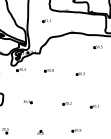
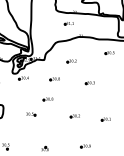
part: (46, 20) -> (68, 23), moved
part: (63, 54) -> (70, 61), added
part: (42, 88) -> (47, 99), added

